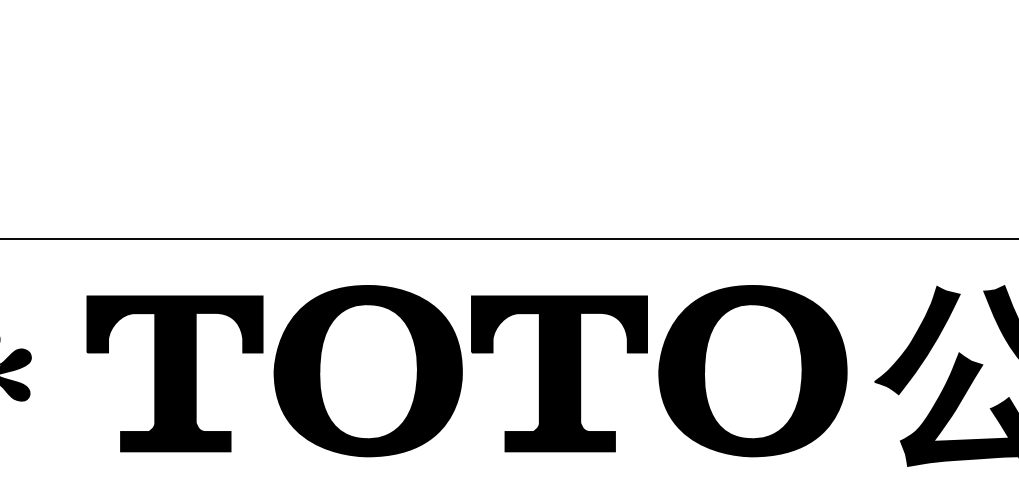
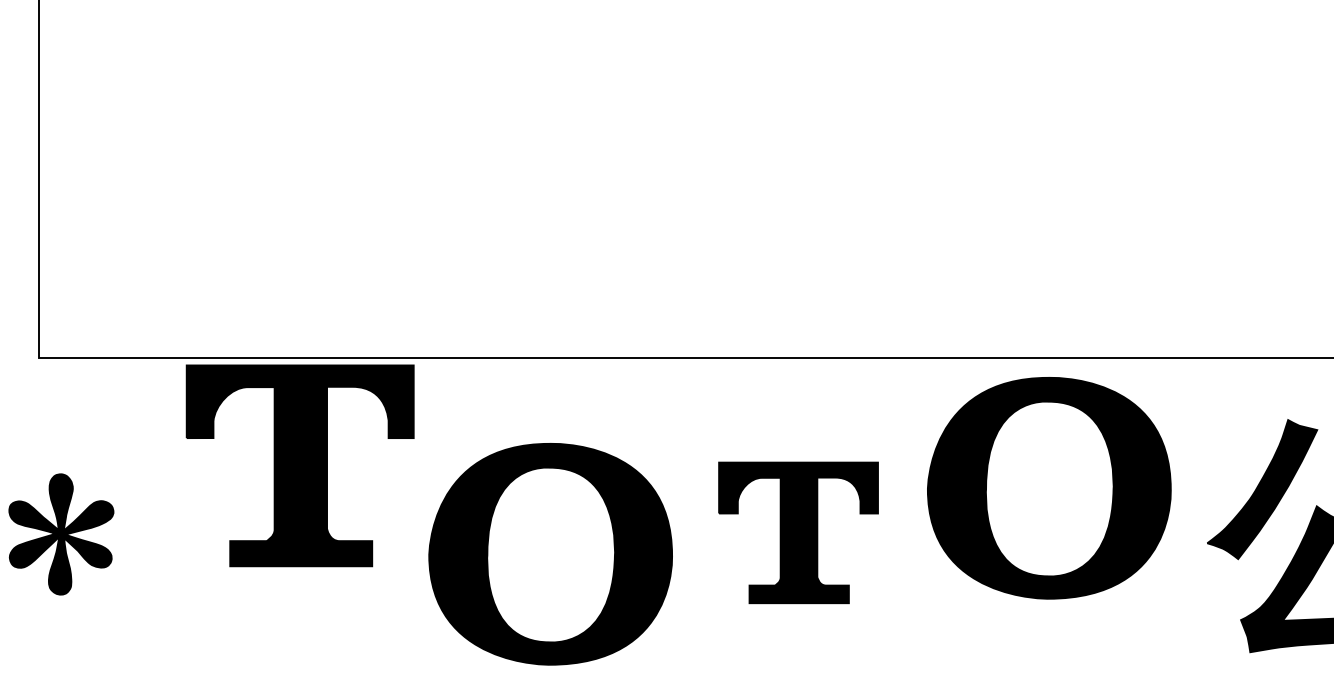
part: (368, 371) -> (550, 554), moved
part: (753, 371) -> (1049, 488), moved
part: (174, 373) -> (299, 465), moved
part: (559, 373) -> (798, 532), size x0.7

